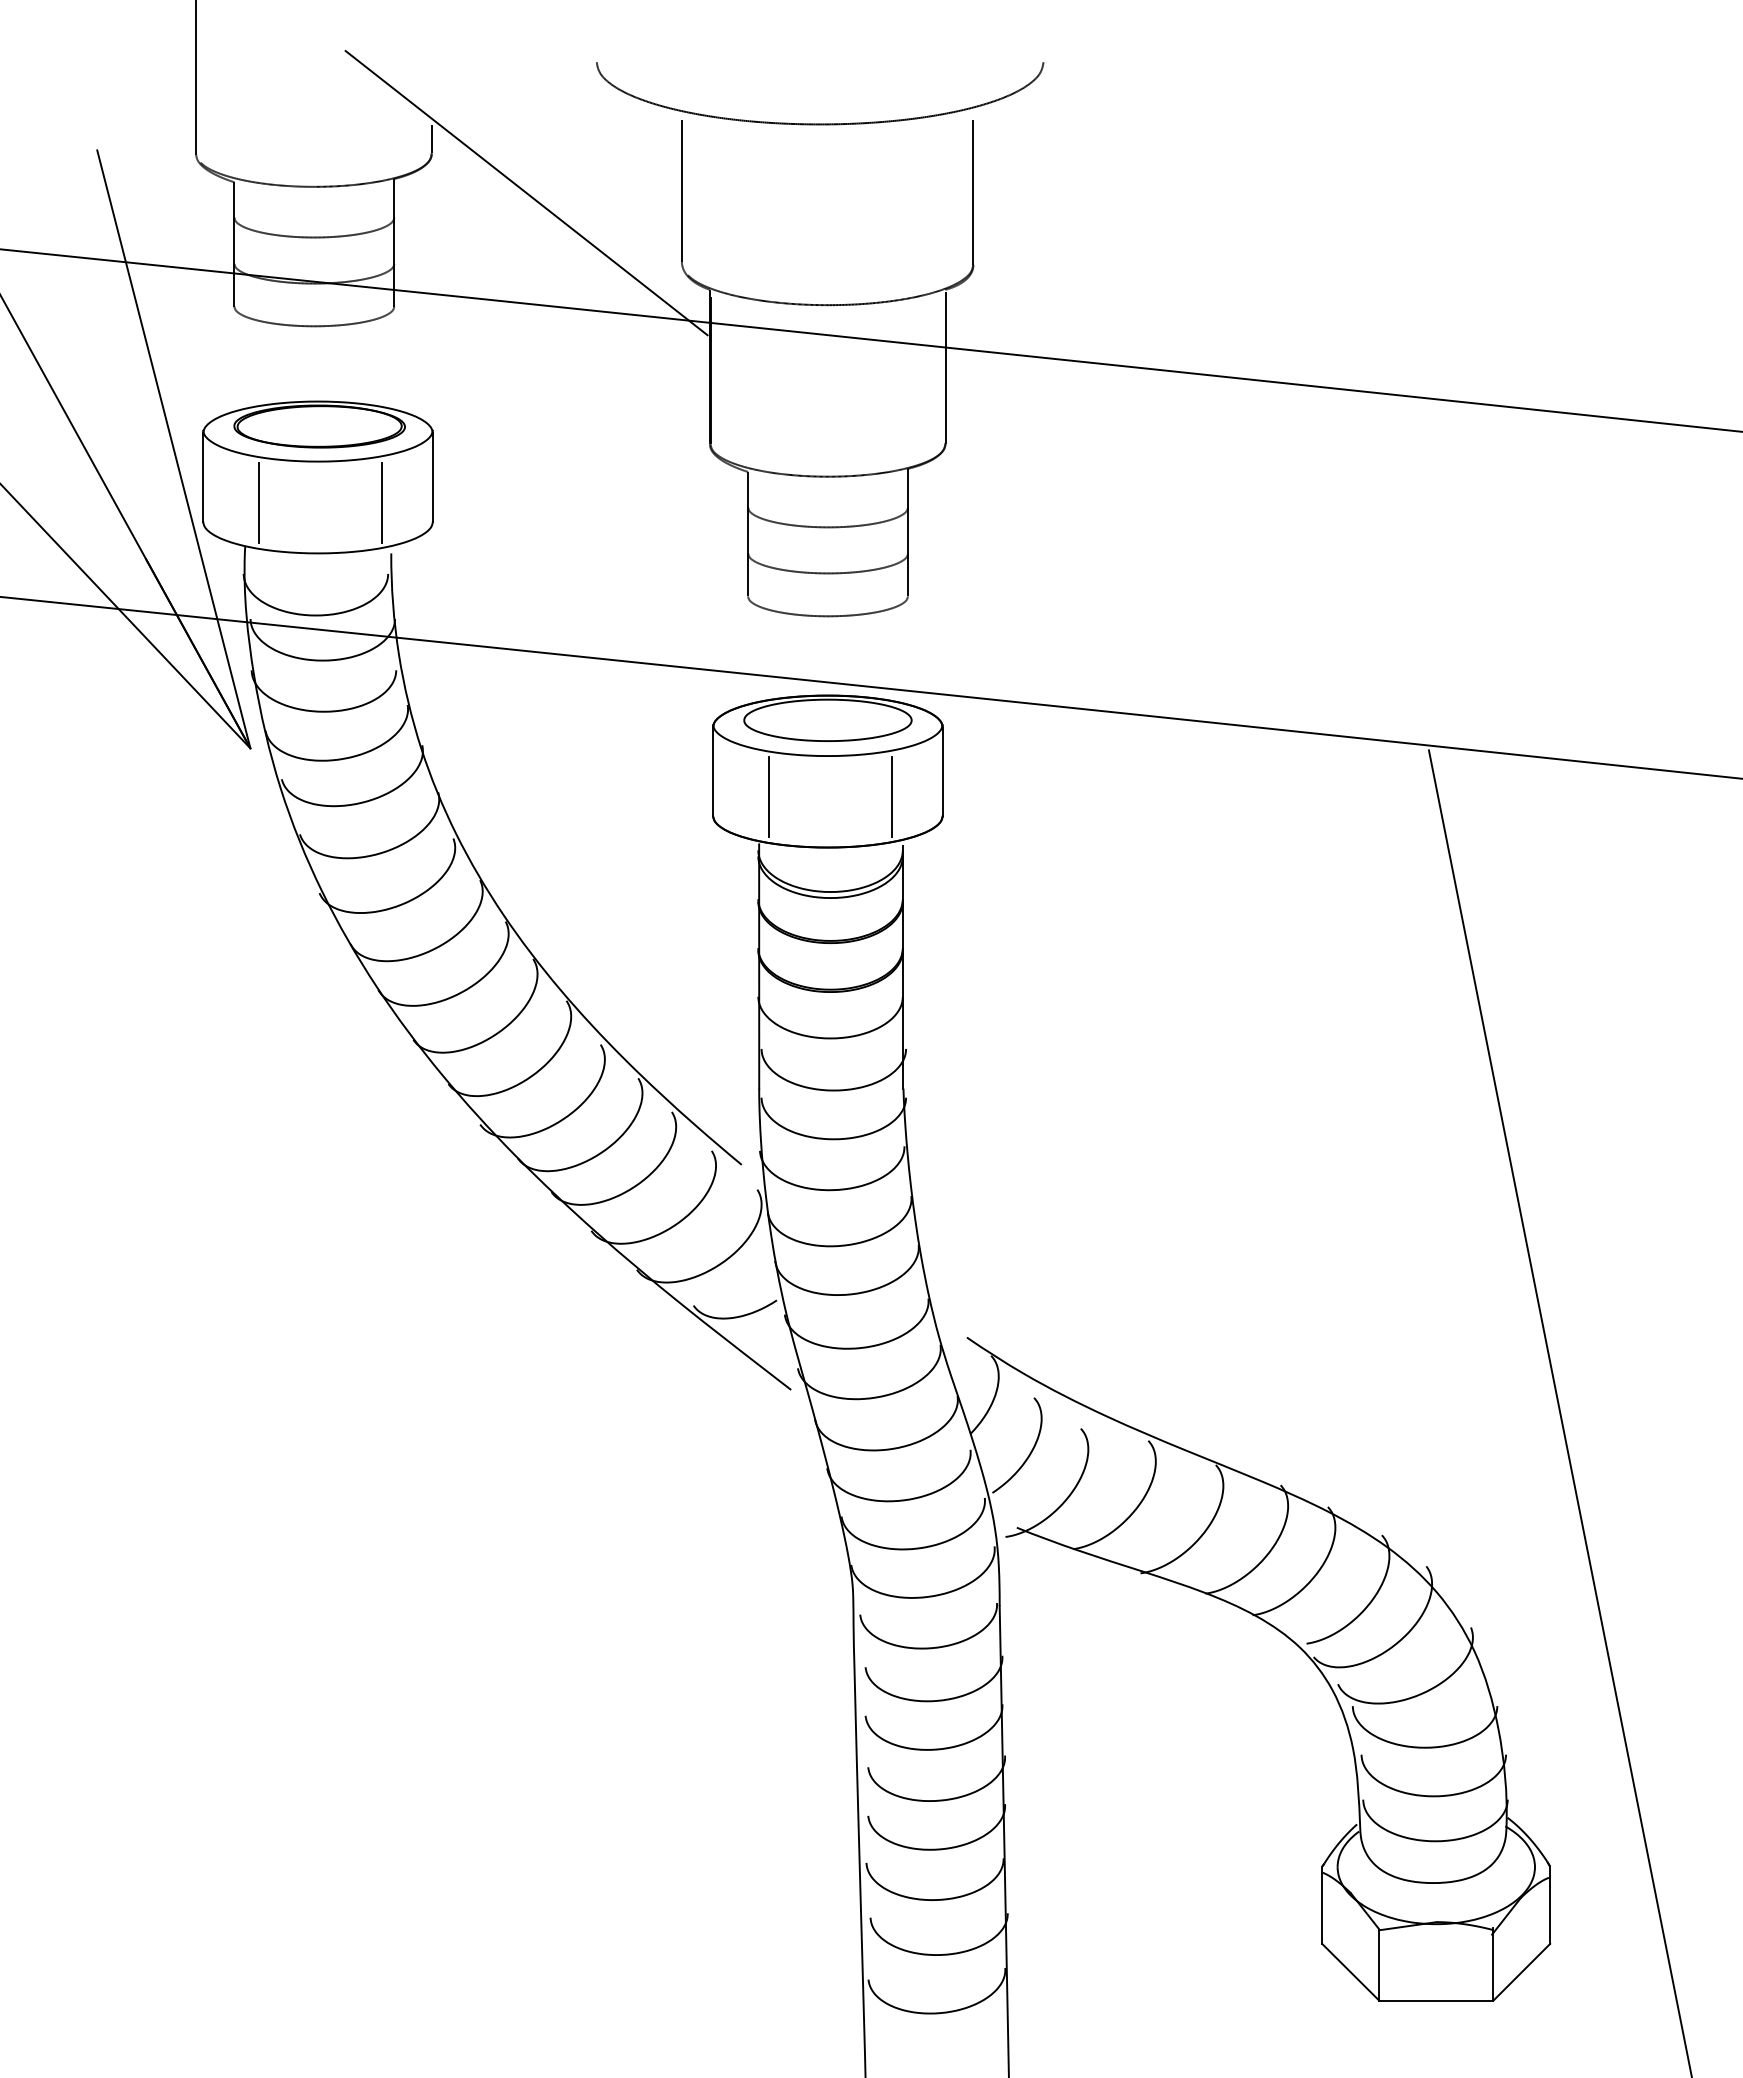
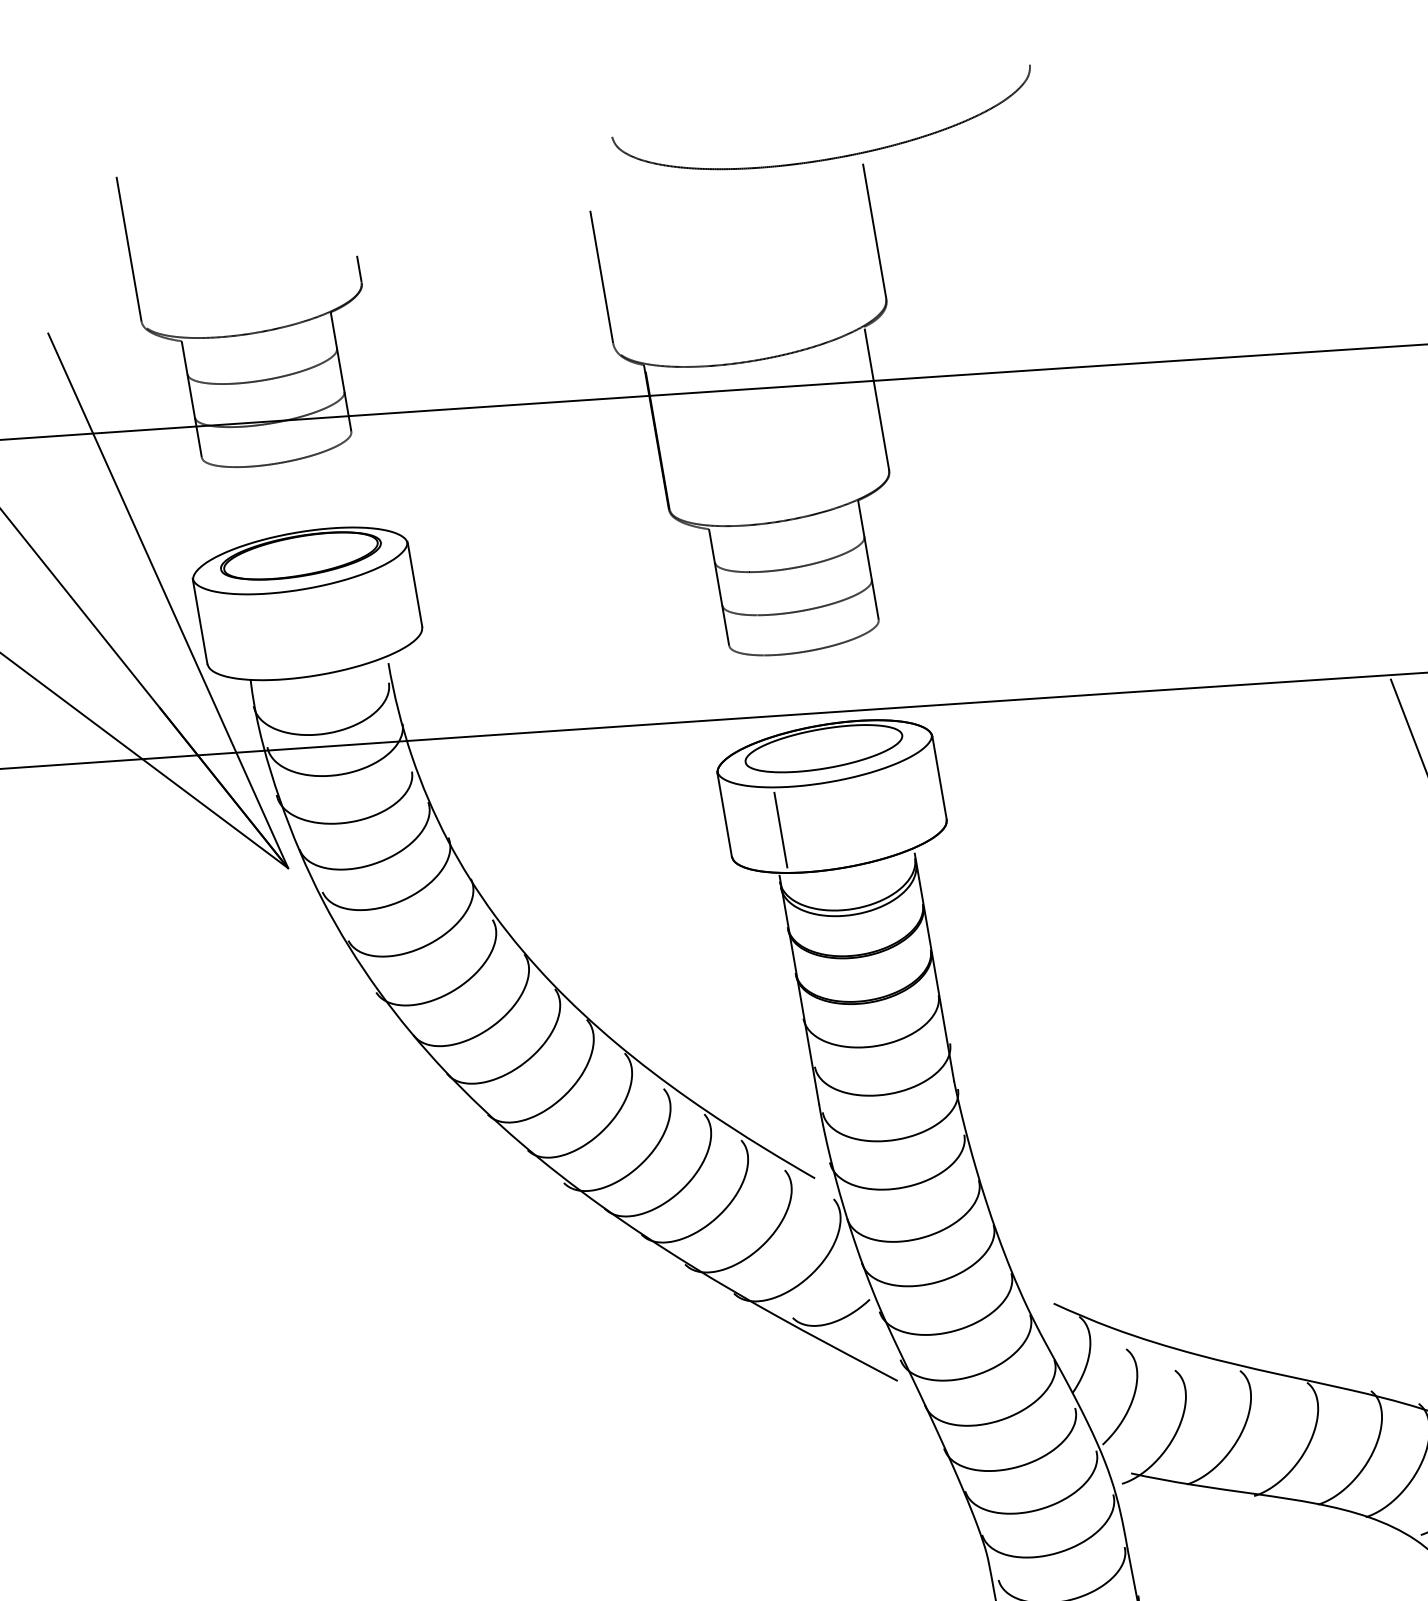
curve: (820, 123) -> (831, 157), moved
line: (526, 192) -> (456, 303), removed
line: (258, 502) -> (256, 636), removed
line: (381, 502) -> (371, 617), removed
line: (891, 797) -> (895, 810), removed

